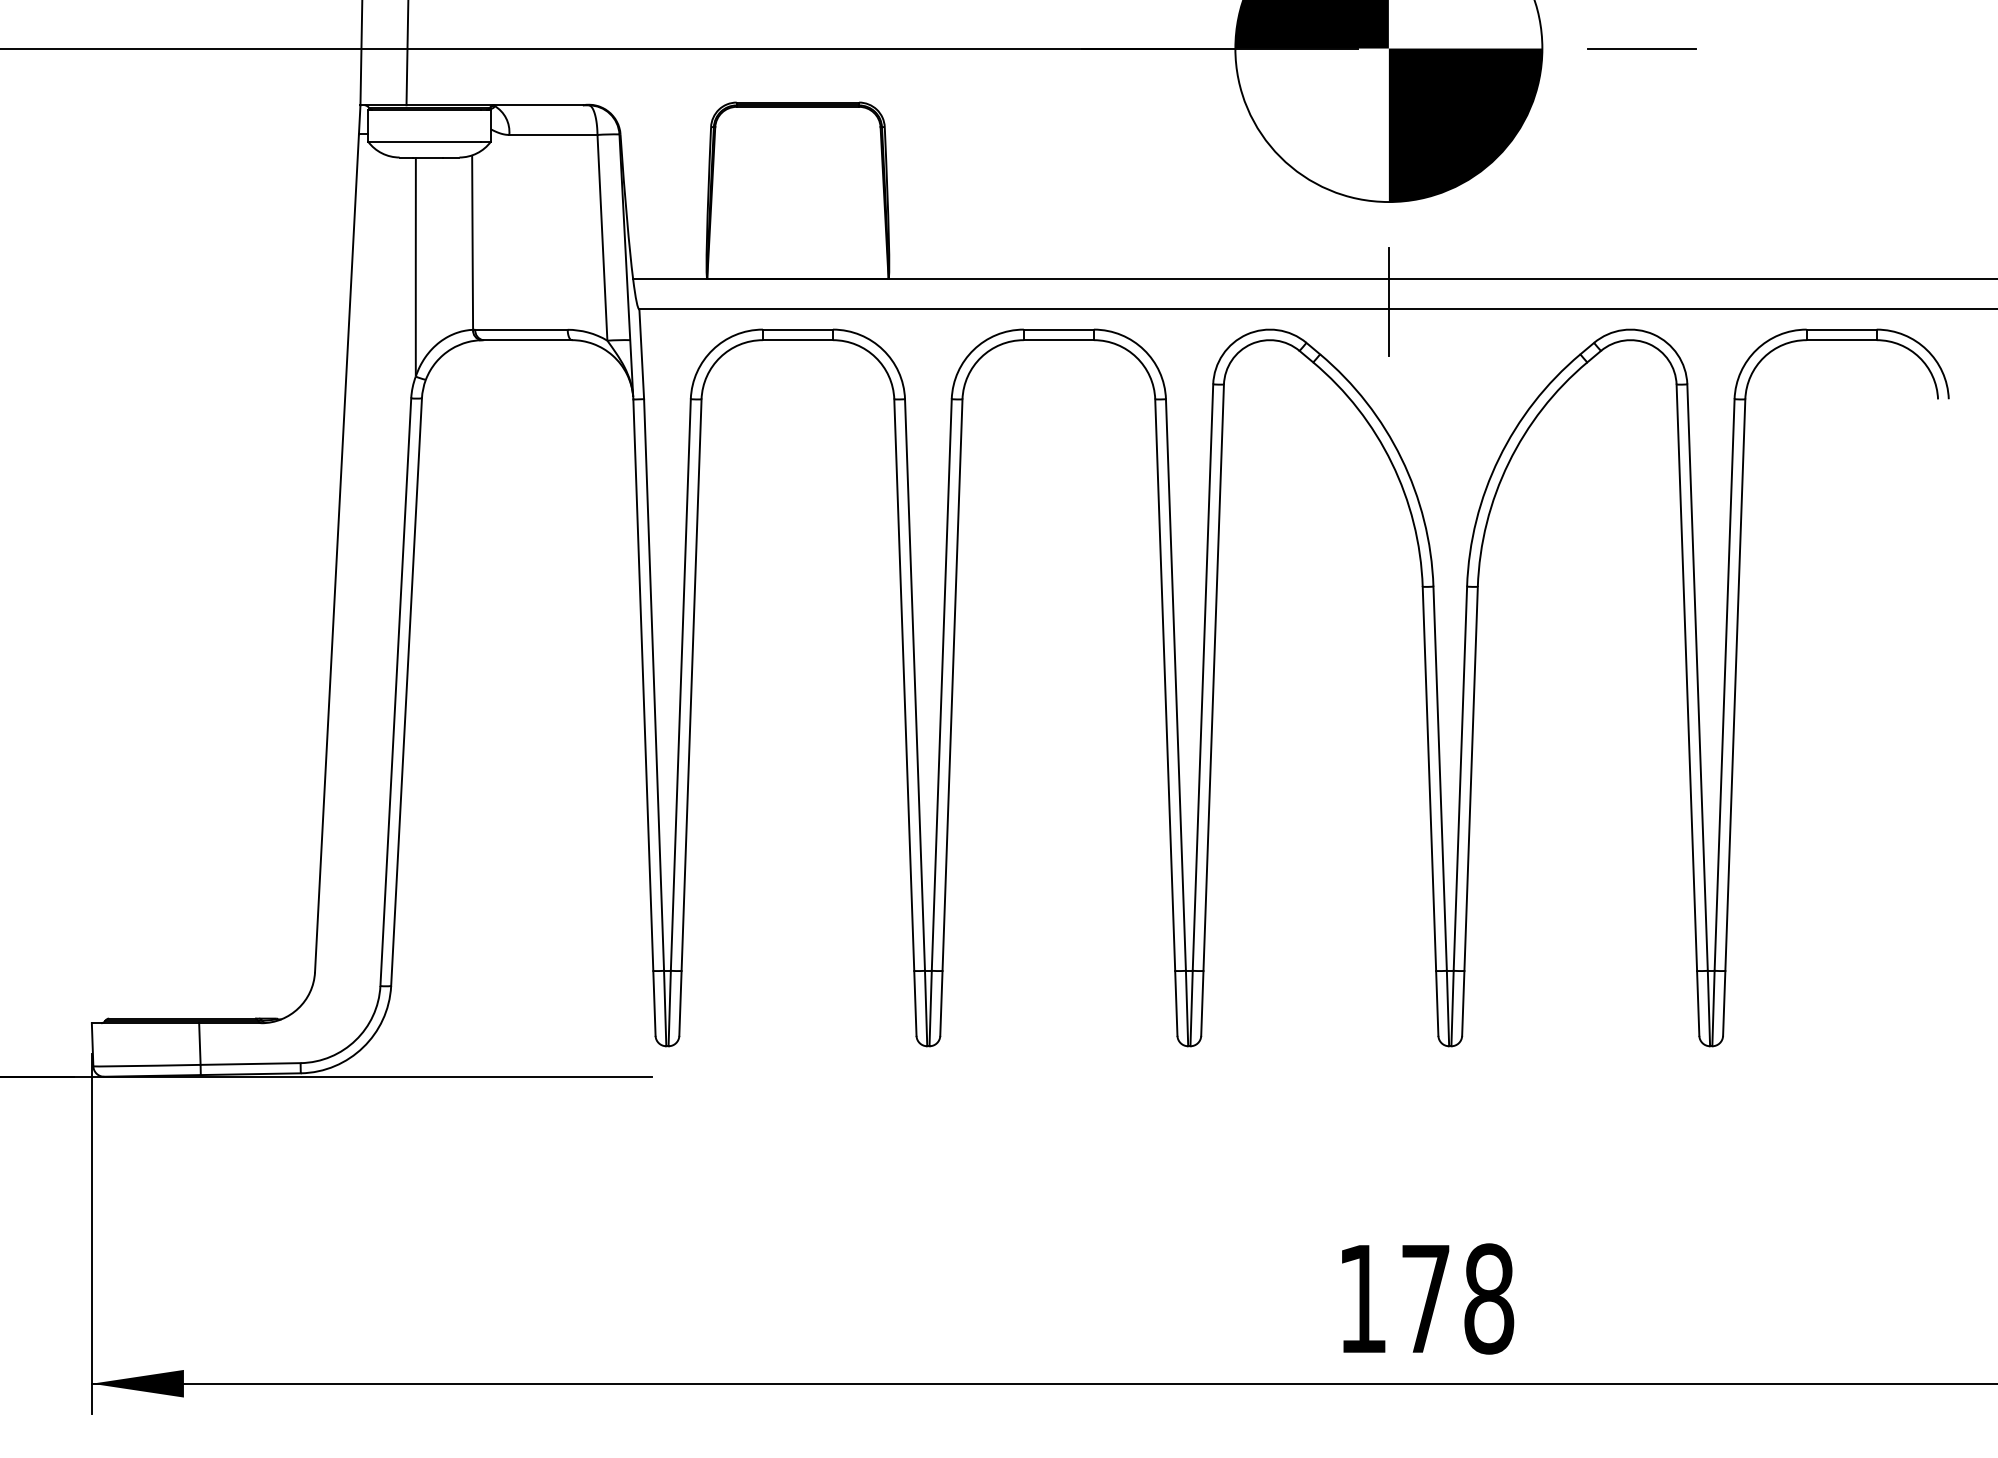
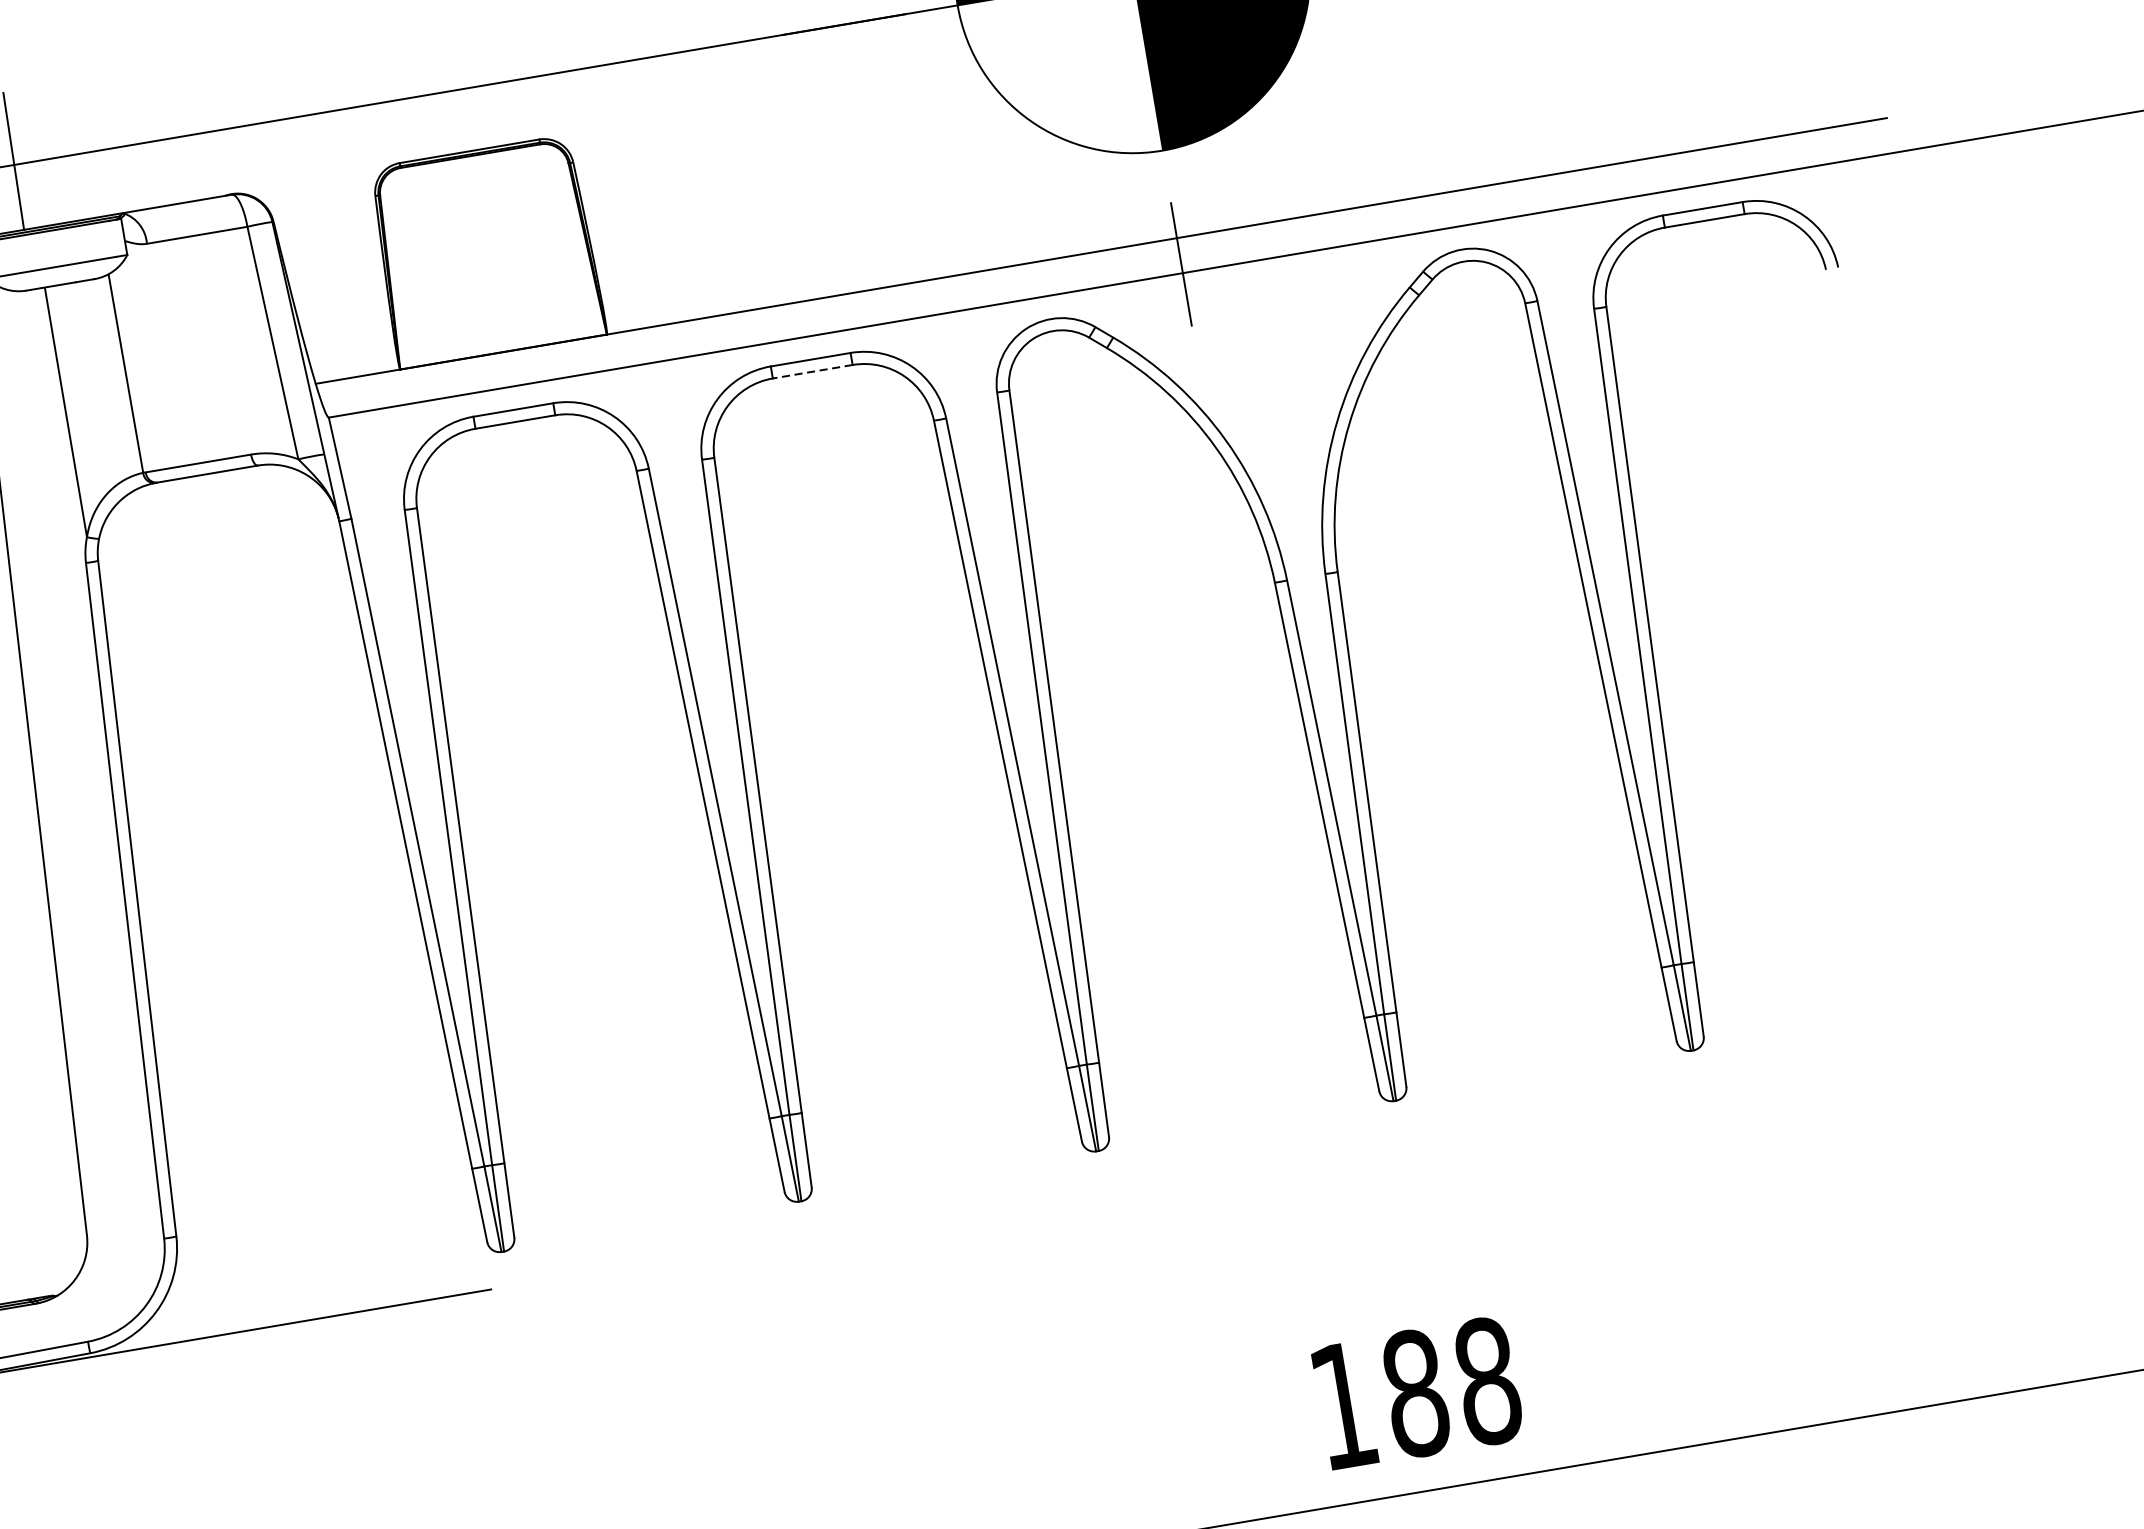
line: (1058, 340) -> (812, 372), solid -> dashed
text: (1425, 1298) -> (1415, 1393), 178 -> 188

